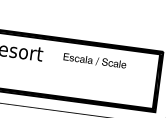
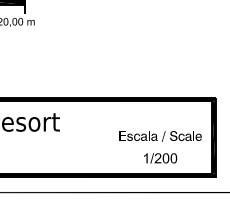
part: (94, 61) -> (160, 136), moved
part: (115, 92) -> (160, 158), added

